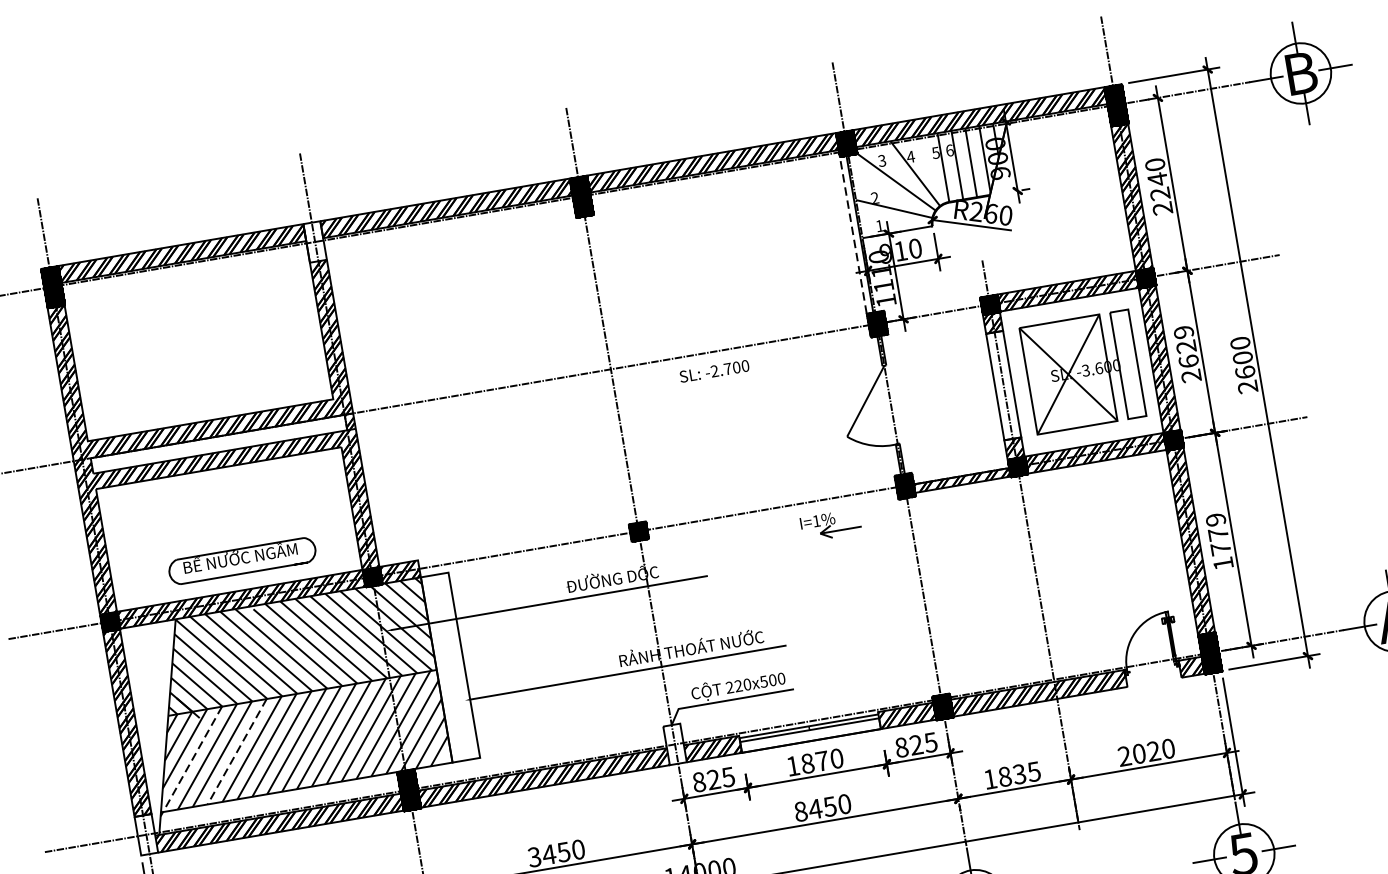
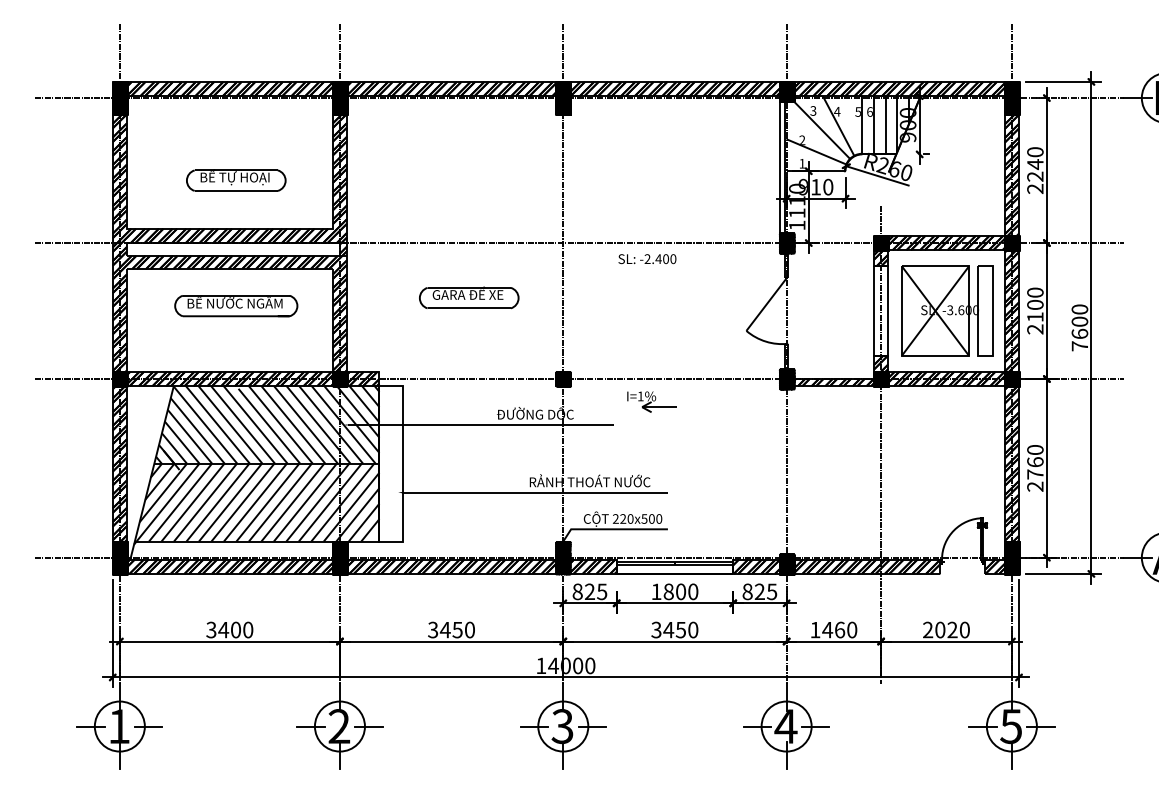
line: (853, 233) -> (779, 166), dashed -> solid
hatch: (314, 241) -> (339, 97), added
text: (1186, 346) -> (1035, 304), 2629 -> 2100
part: (208, 361) -> (236, 180), added
text: (727, 368) -> (658, 258), -2.700 -> -2.400
text: (1247, 387) -> (1079, 346), 2600 -> 7600
part: (510, 453) -> (469, 297), added
part: (830, 524) -> (651, 401), moved
text: (1219, 541) -> (1035, 468), 1779 -> 2760
part: (242, 561) -> (236, 306), moved
hatch: (675, 744) -> (563, 557), added
line: (237, 751) -> (205, 502), dashed -> solid
text: (822, 760) -> (681, 591), 1870 -> 1800
line: (191, 761) -> (166, 504), dashed -> solid
text: (1018, 773) -> (839, 629), 1835 -> 1460
text: (800, 811) -> (656, 629), 8450 -> 3450
hatch: (145, 834) -> (119, 557), added

